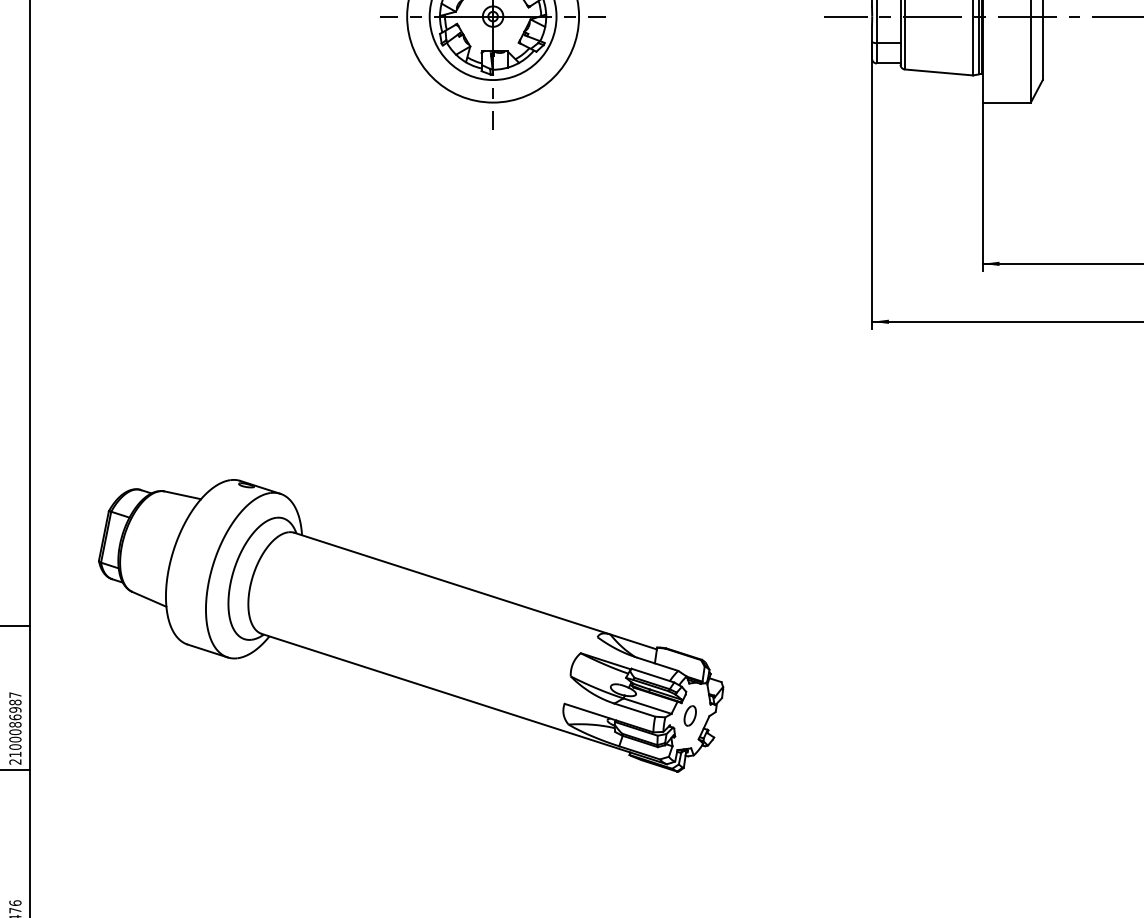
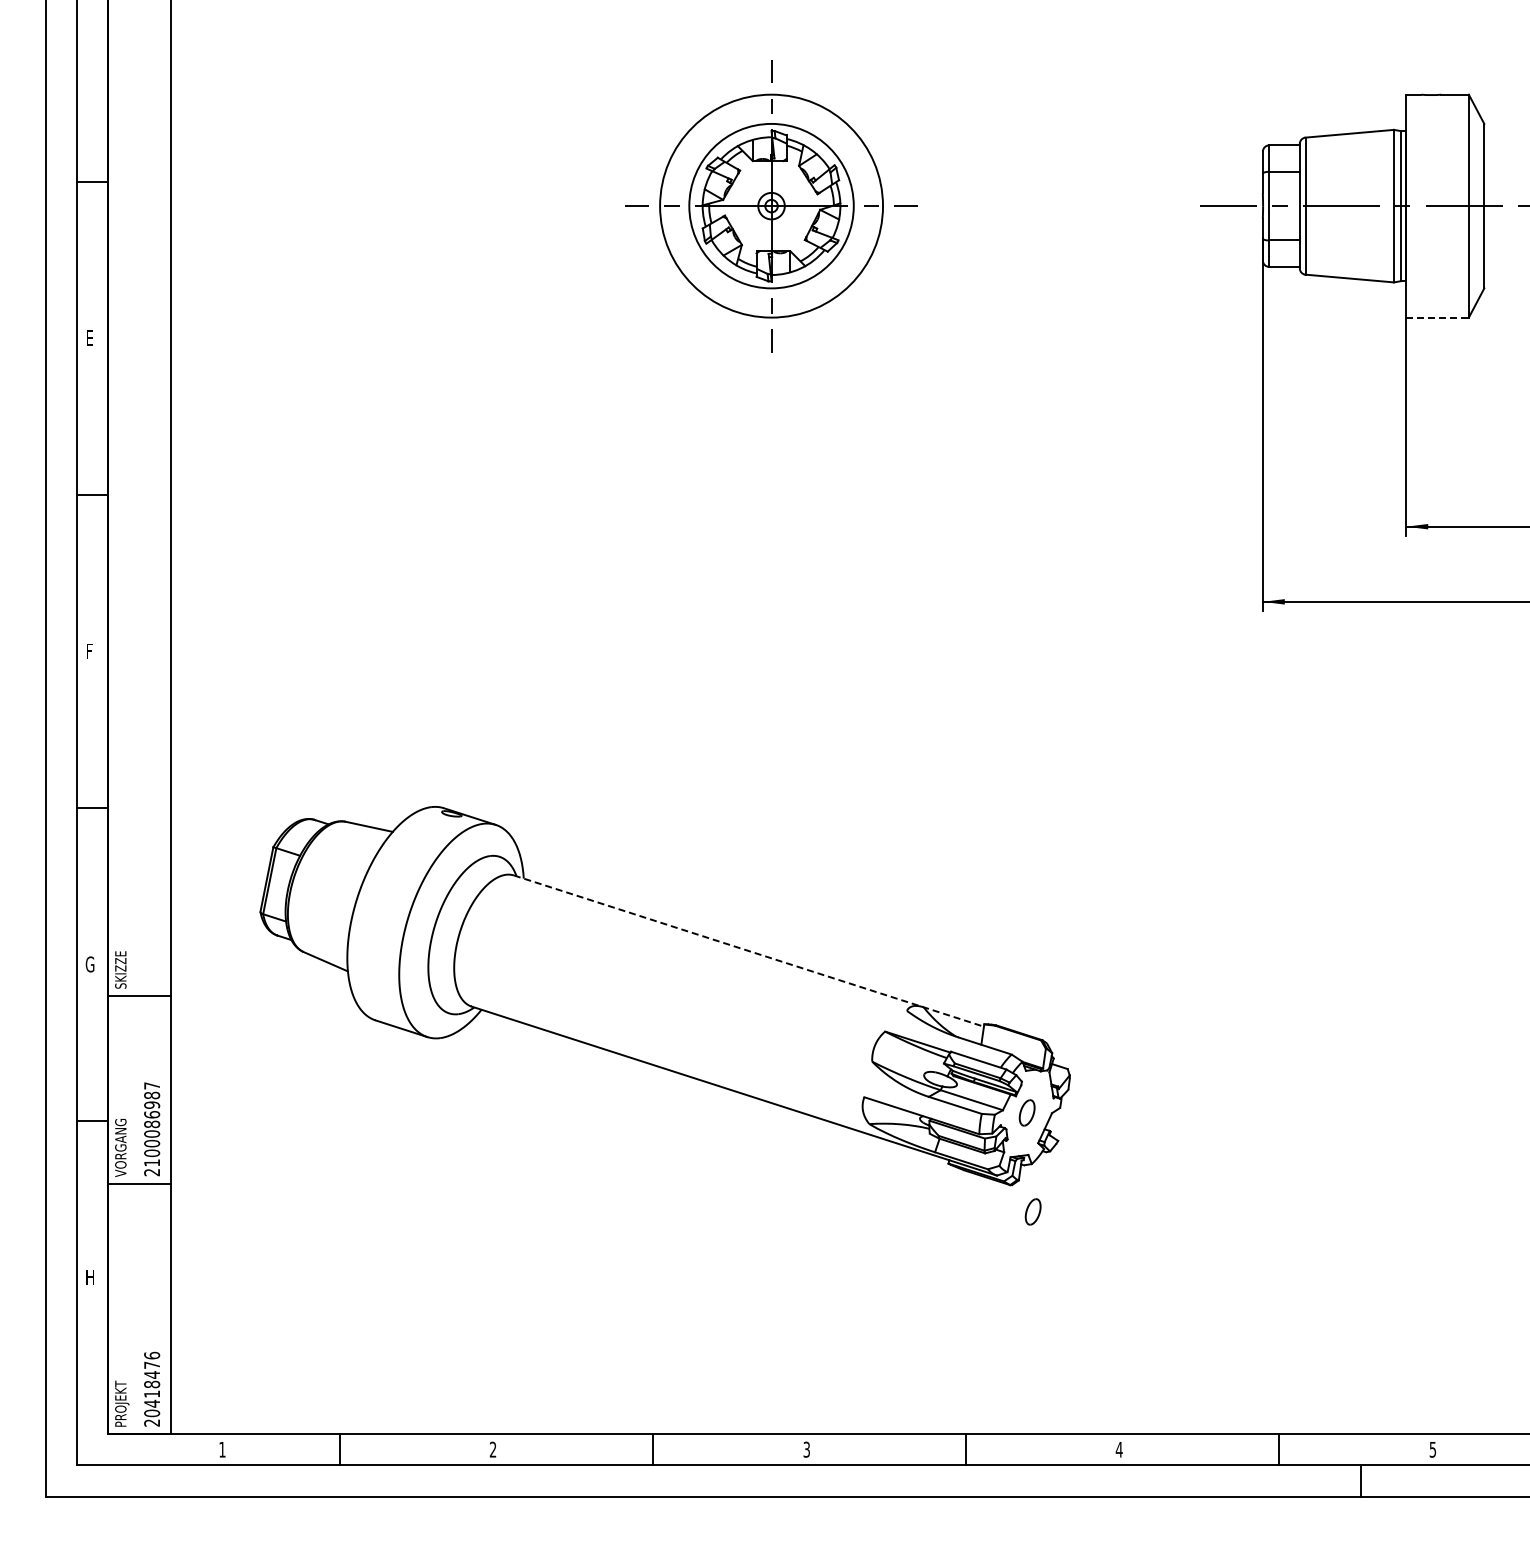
line: (1007, 102) -> (1438, 317), solid -> dashed
line: (475, 591) -> (748, 951), solid -> dashed
part: (694, 791) -> (1032, 1211), added

